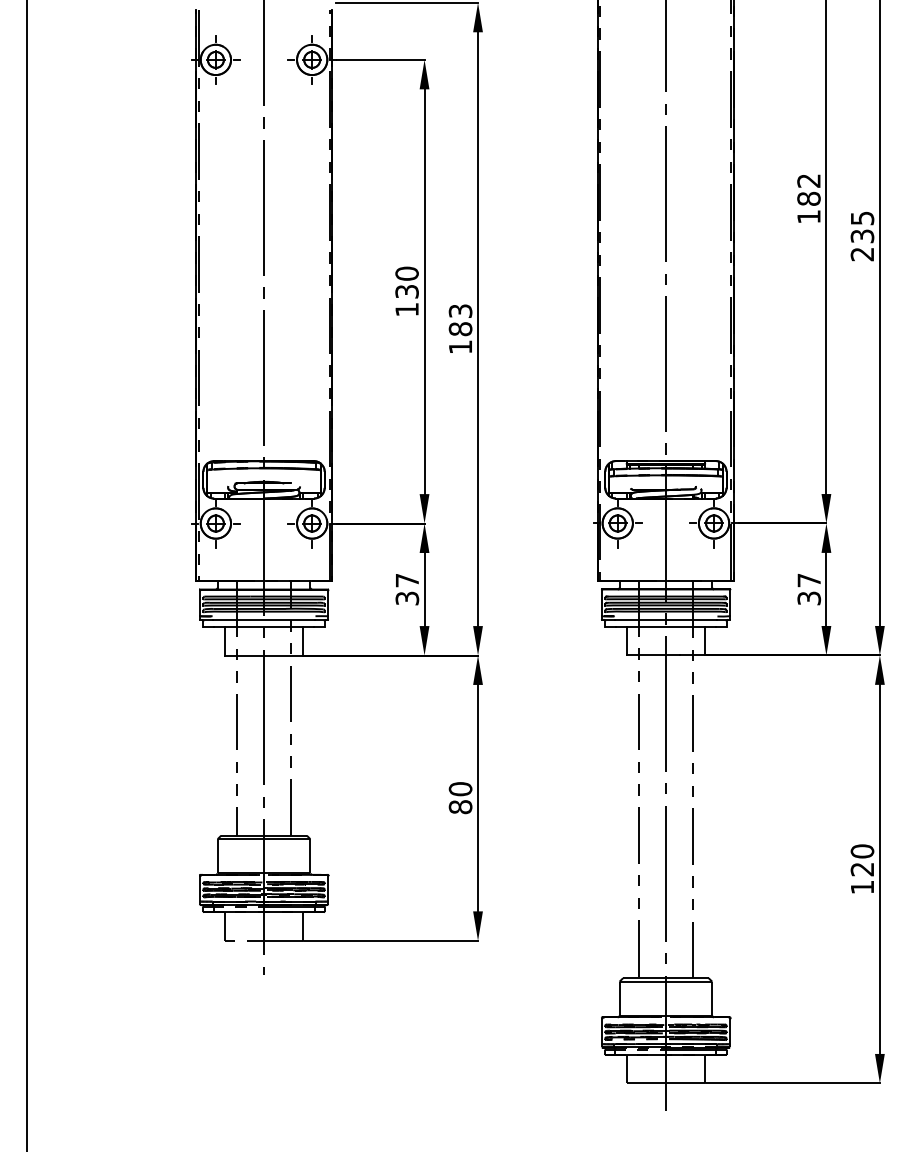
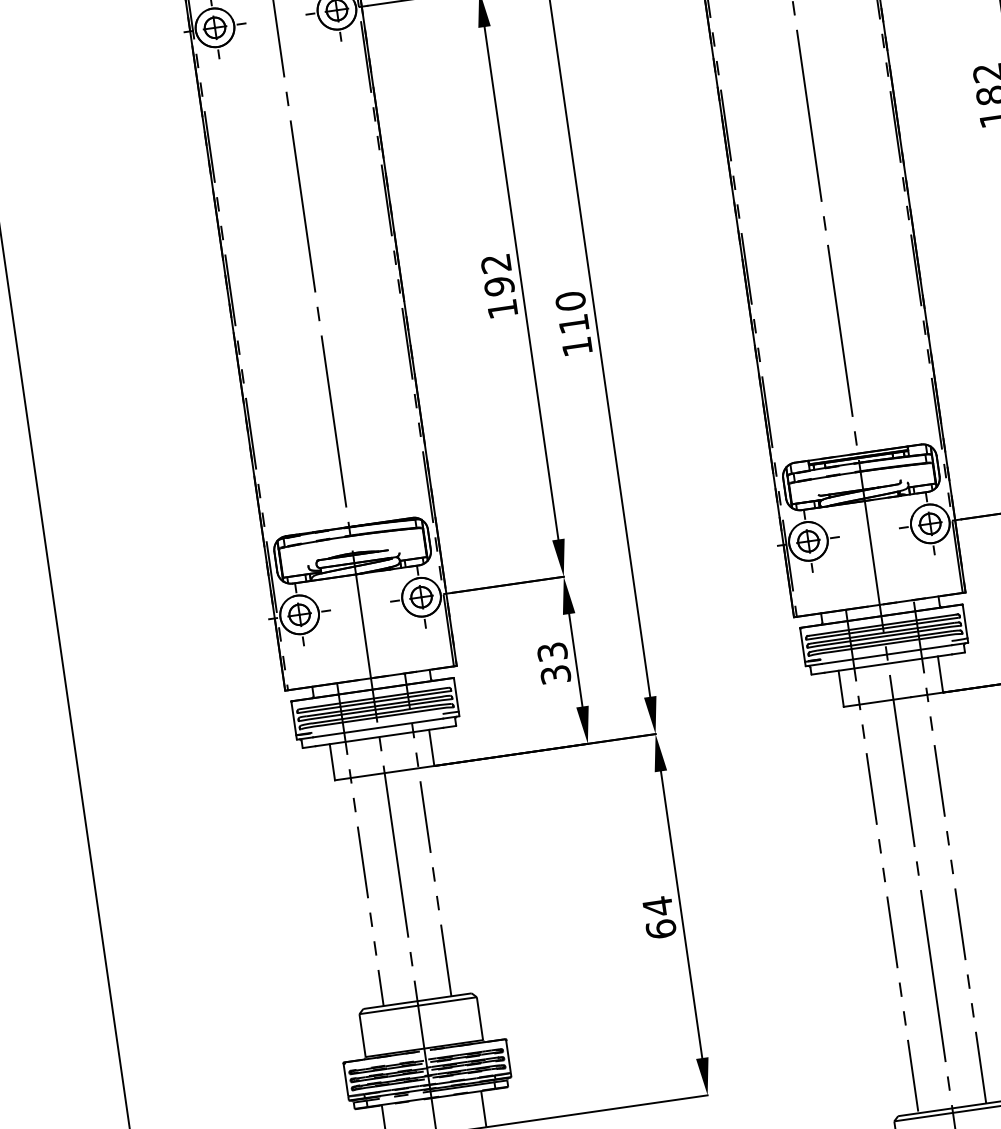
text: (406, 282) -> (496, 274), 130 -> 192
text: (460, 320) -> (572, 313), 183 -> 110
text: (407, 580) -> (552, 651), 37 -> 33
text: (460, 797) -> (659, 917), 80 -> 64

